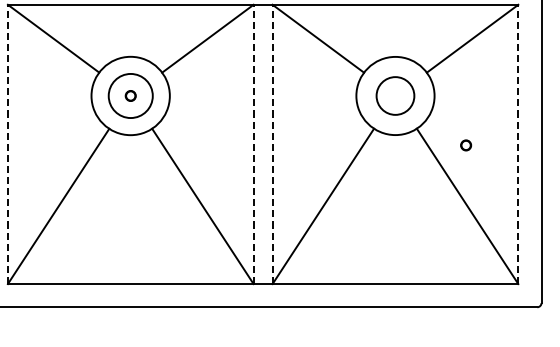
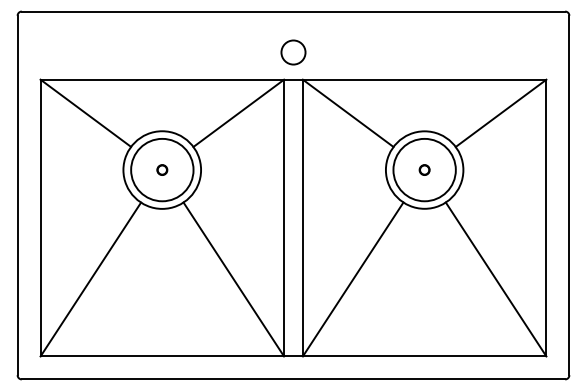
circle: (130, 95) -> (162, 169), size x1.43
circle: (395, 95) -> (424, 169), size x1.67
line: (7, 143) -> (40, 217), dashed -> solid
line: (254, 143) -> (284, 217), dashed -> solid
line: (272, 143) -> (302, 217), dashed -> solid
line: (518, 143) -> (546, 217), dashed -> solid
circle: (465, 144) -> (424, 169), moved

